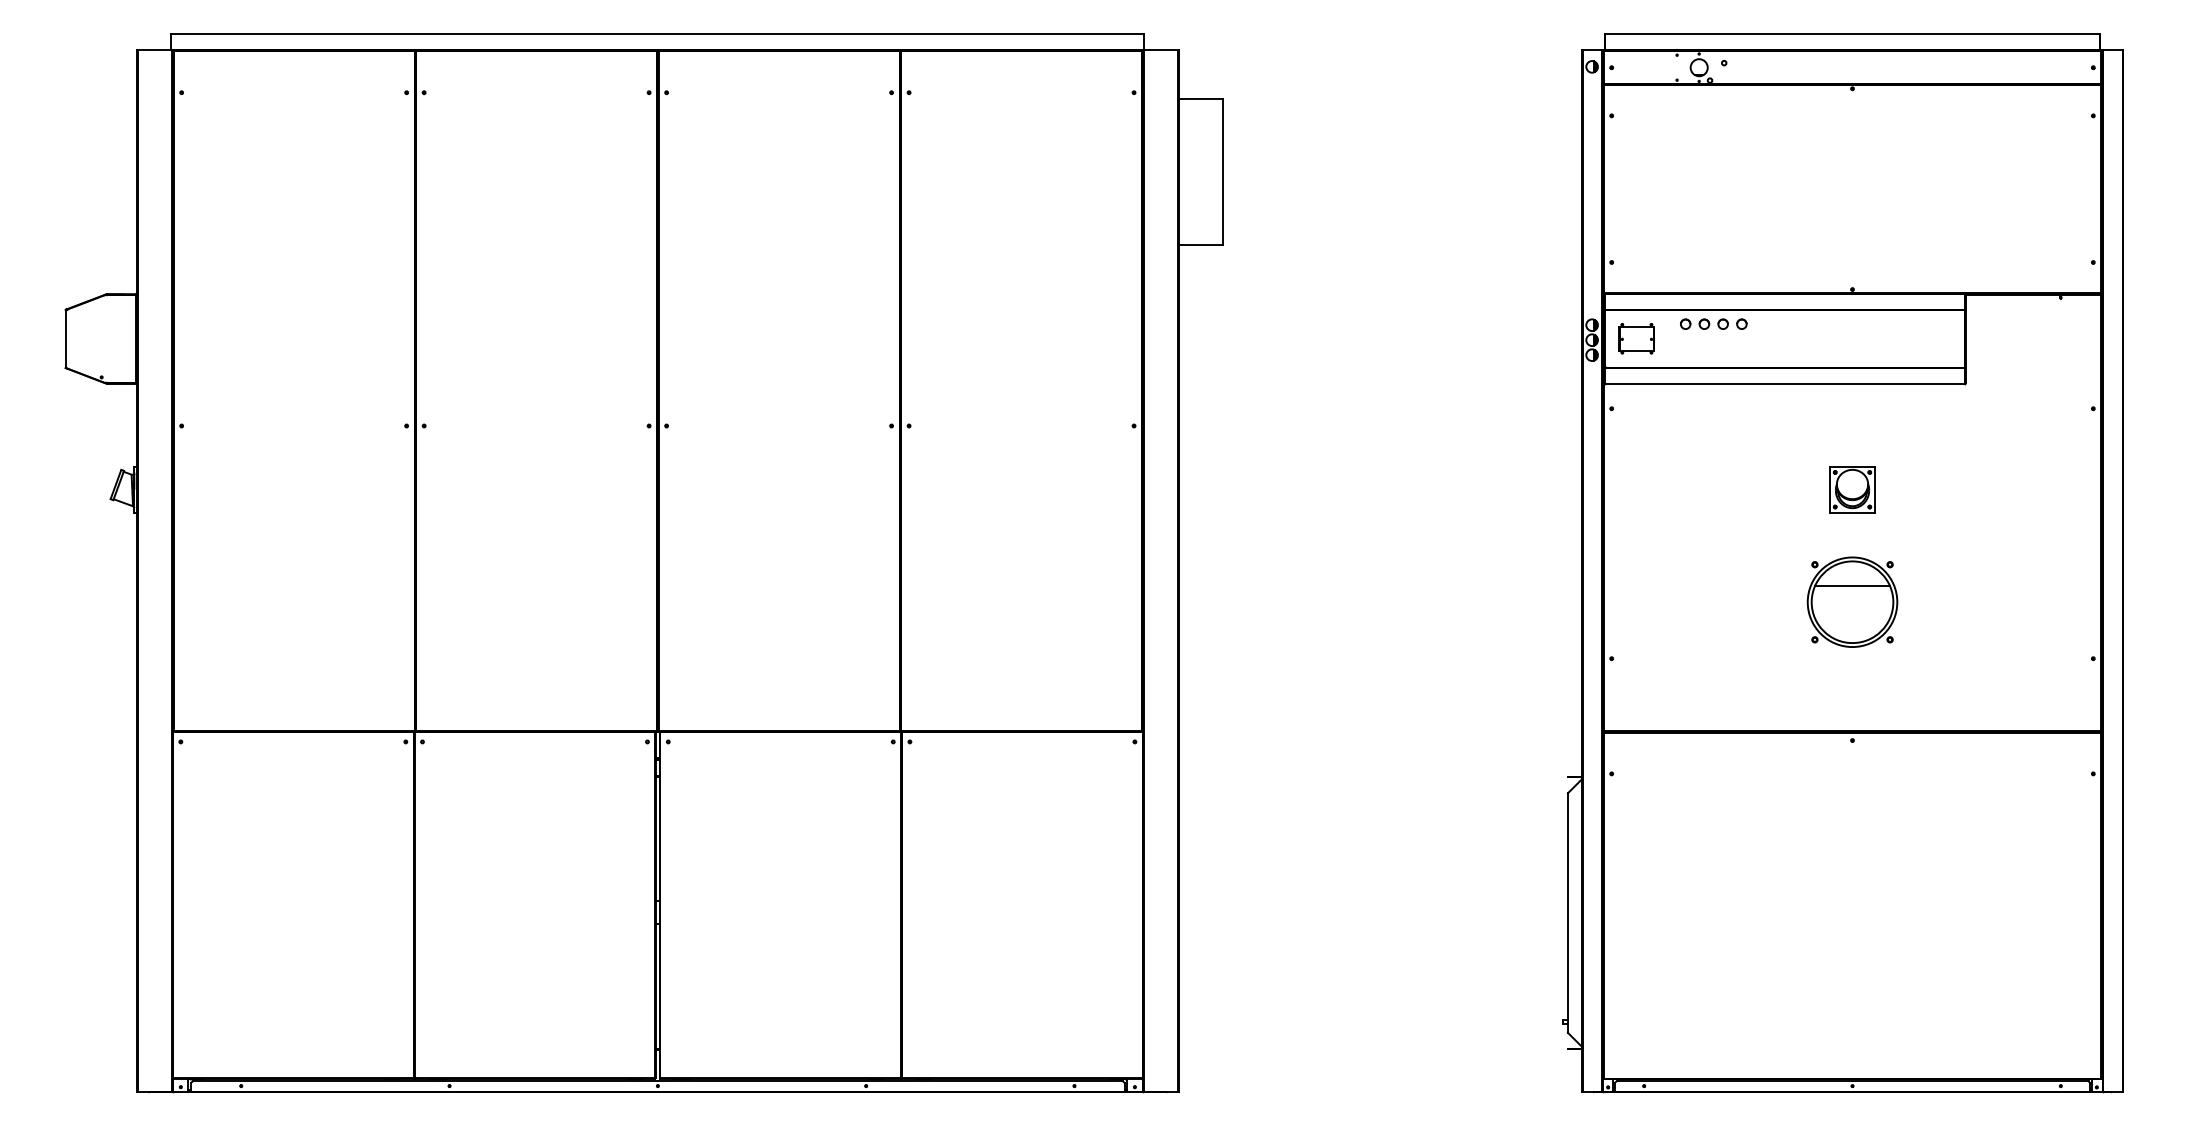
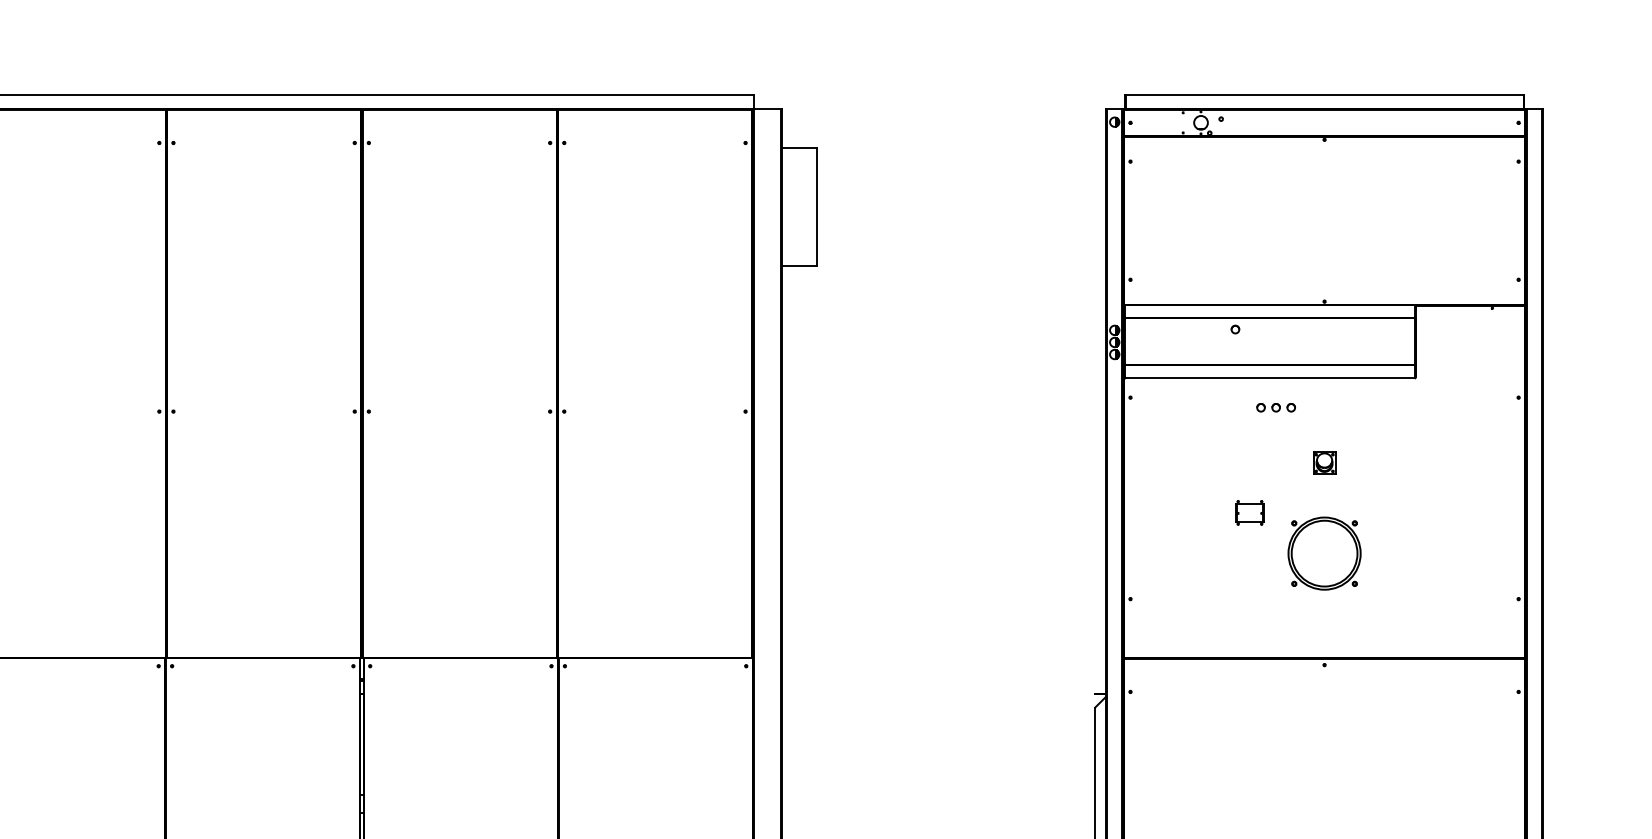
part: (1704, 323) -> (1276, 407), moved
part: (1636, 338) -> (1249, 512), moved
part: (1852, 489) -> (1324, 462), size x0.6
line: (1852, 586) -> (1324, 540), removed

